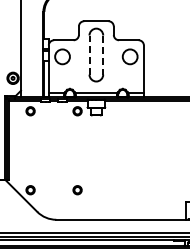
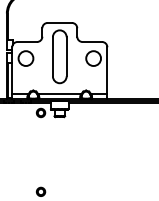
line: (89, 55) -> (52, 57), dashed -> solid
line: (103, 55) -> (66, 57), dashed -> solid

